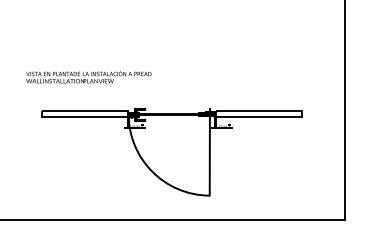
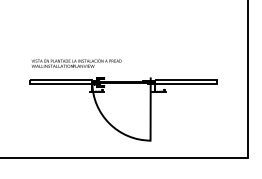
text: (88, 77) -> (76, 63), moved

